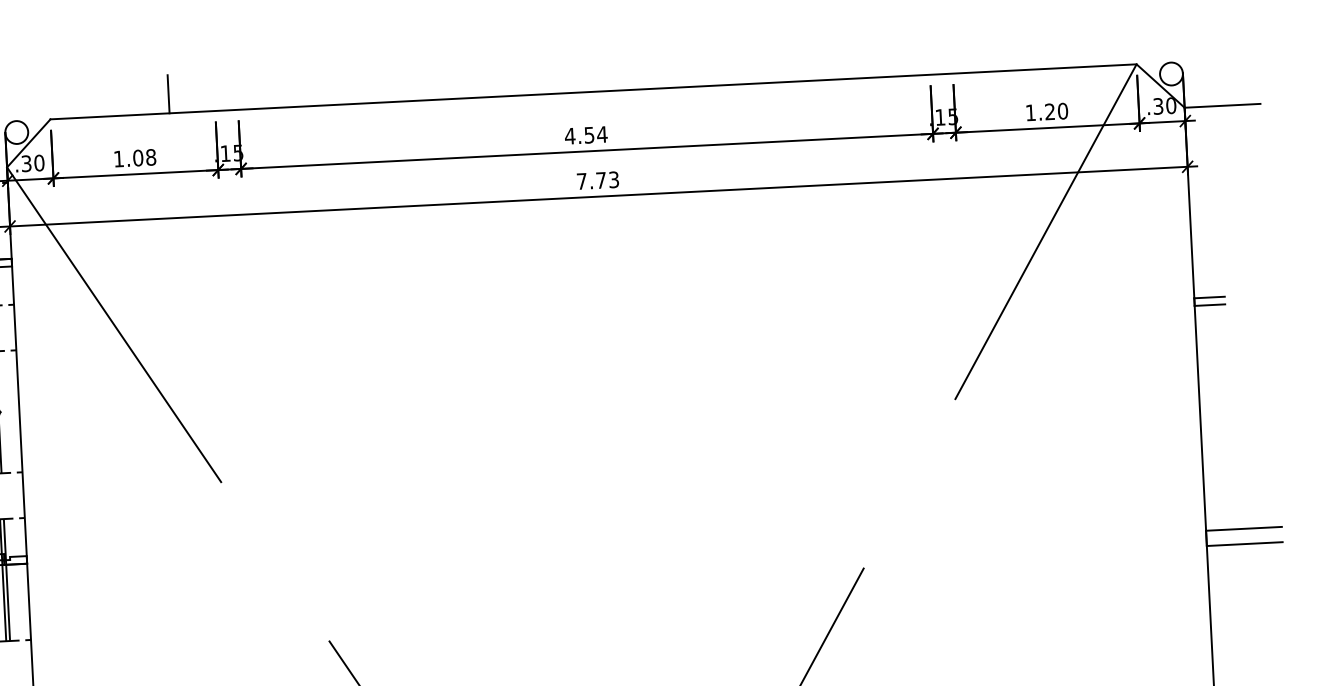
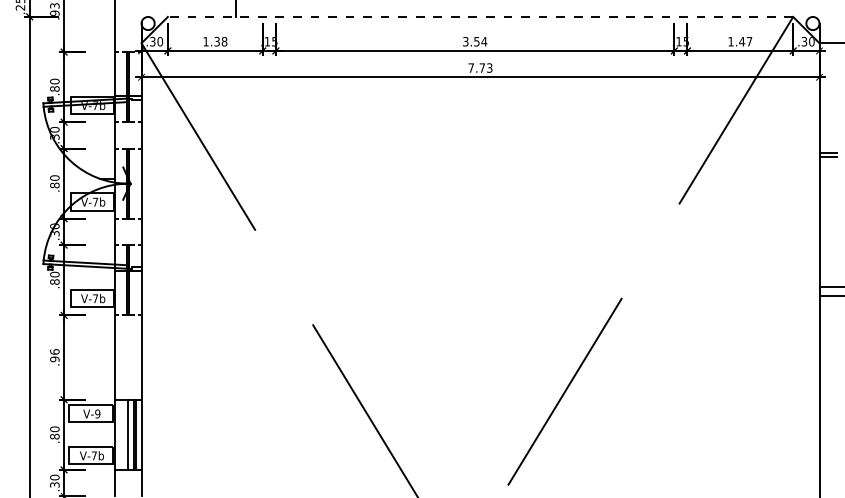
line: (593, 91) -> (480, 16), solid -> dashed
text: (1055, 111) -> (745, 41), 1.20 -> 1.47
text: (569, 135) -> (465, 41), 4.54 -> 3.54
text: (137, 157) -> (216, 41), 1.08 -> 1.38

